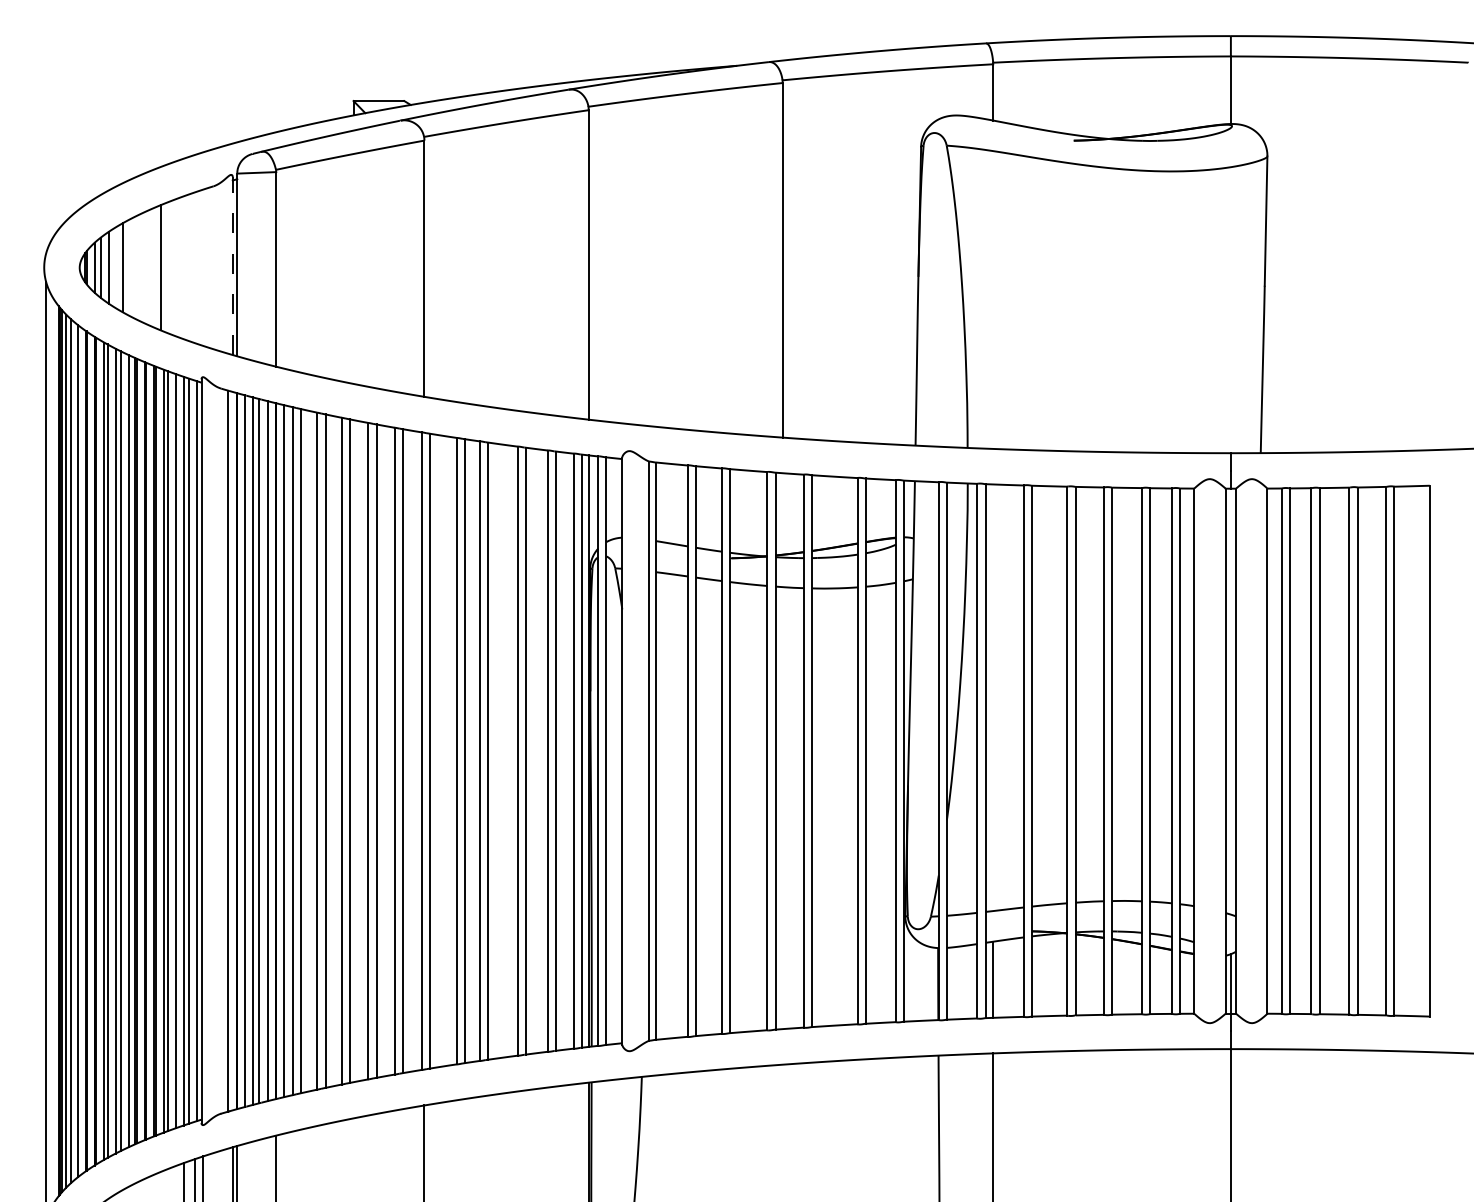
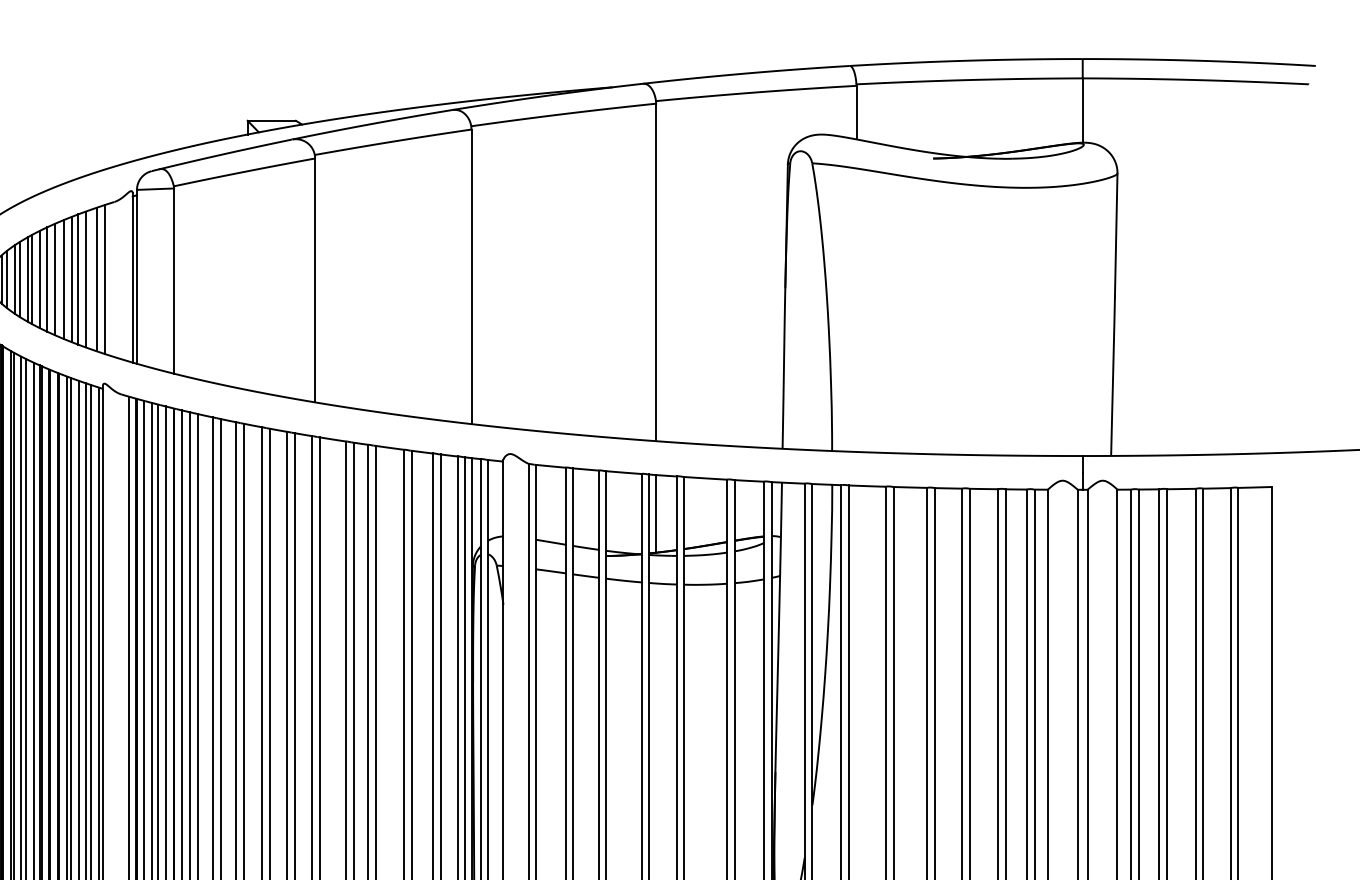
line: (232, 266) -> (132, 278), dashed -> solid
line: (114, 267) -> (20, 279), added
line: (127, 267) -> (32, 279), added
line: (135, 267) -> (40, 279), added
line: (143, 267) -> (47, 279), added
line: (151, 267) -> (55, 279), added
line: (168, 267) -> (71, 279), added
line: (175, 267) -> (78, 279), added
line: (183, 267) -> (85, 279), added
line: (195, 267) -> (97, 279), added
line: (203, 267) -> (104, 279), added
line: (782, 513) -> (655, 513), added

